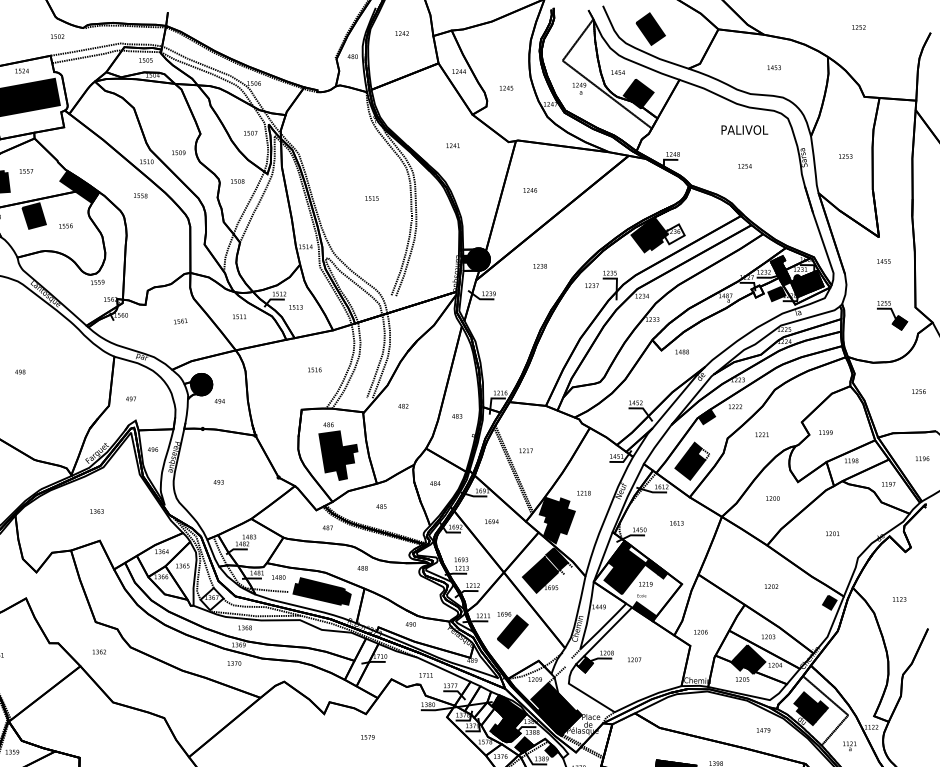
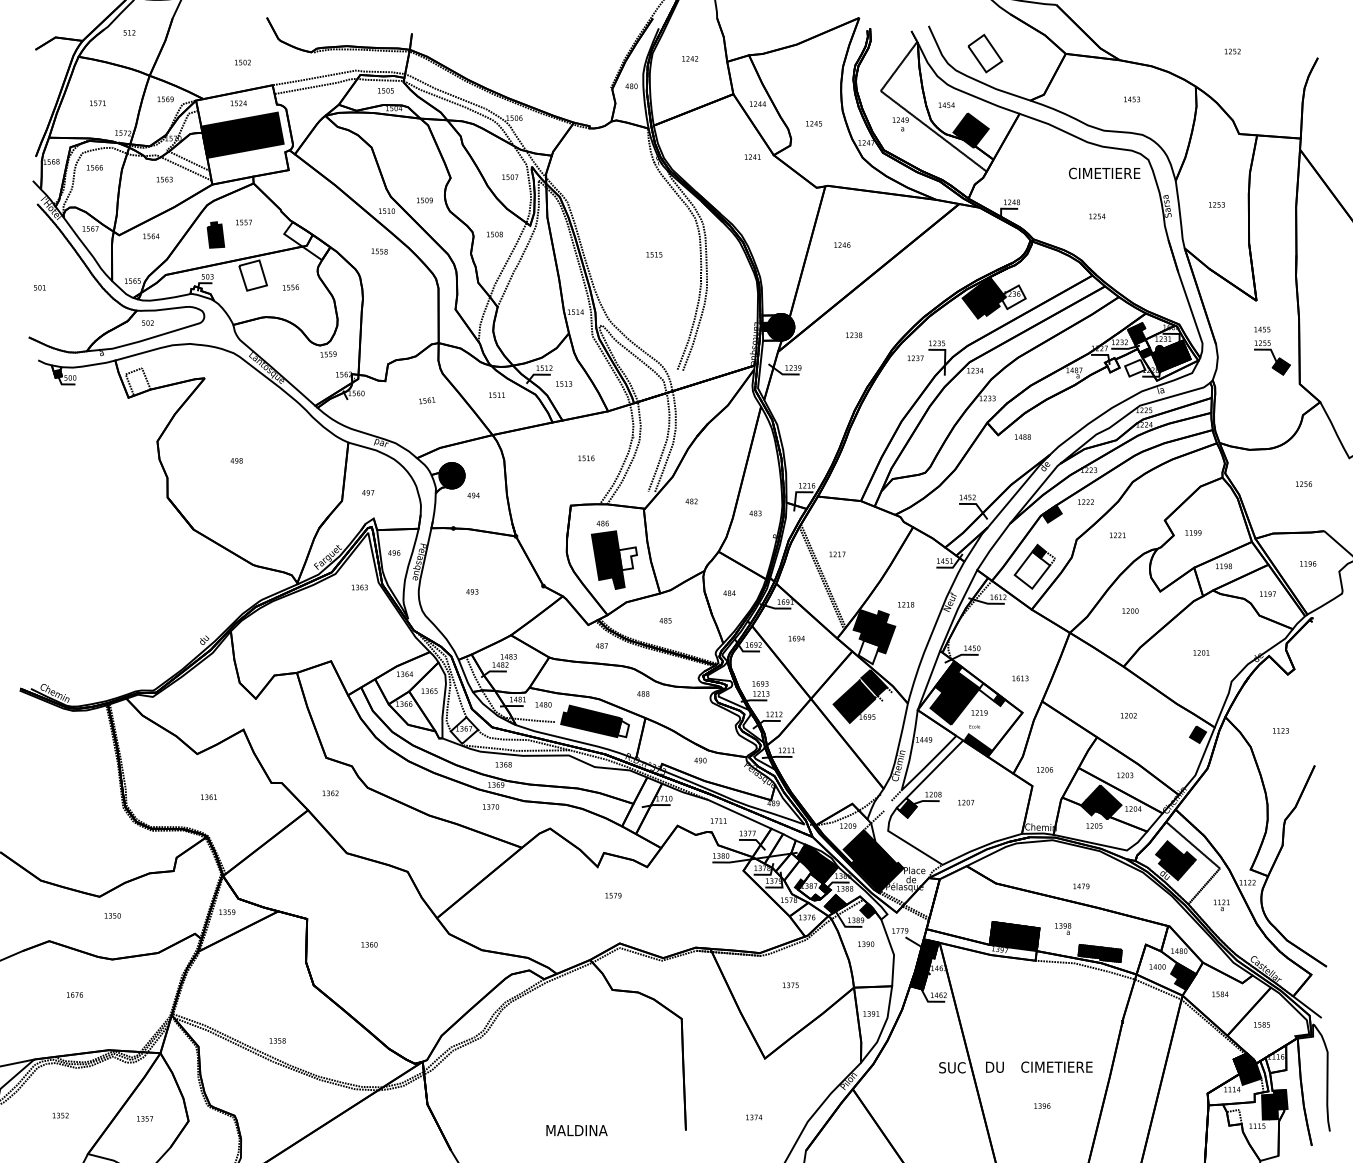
fill: (650, 29) -> (985, 53), removed
text: (57, 36) -> (242, 62), moved
text: (751, 130) -> (1104, 173), PALIVOL -> CIMETIERE
text: (452, 145) -> (752, 156), moved
fill: (79, 187) -> (307, 241), removed
fill: (34, 215) -> (253, 275), removed
fill: (783, 274) -> (1142, 345), removed
fill: (777, 293) -> (1135, 367), removed
part: (892, 315) -> (1272, 357), moved
fill: (349, 454) -> (627, 558), removed
fill: (690, 463) -> (1032, 569), removed
text: (96, 511) -> (359, 587), moved
text: (676, 523) -> (1020, 678), moved
fill: (552, 533) -> (868, 652), removed
fill: (653, 566) -> (988, 691), removed
fill: (346, 597) -> (623, 728), removed
part: (512, 630) -> (821, 767), removed
fill: (505, 730) -> (812, 886), removed
text: (763, 730) -> (1081, 886), moved
text: (367, 737) -> (613, 895), moved

